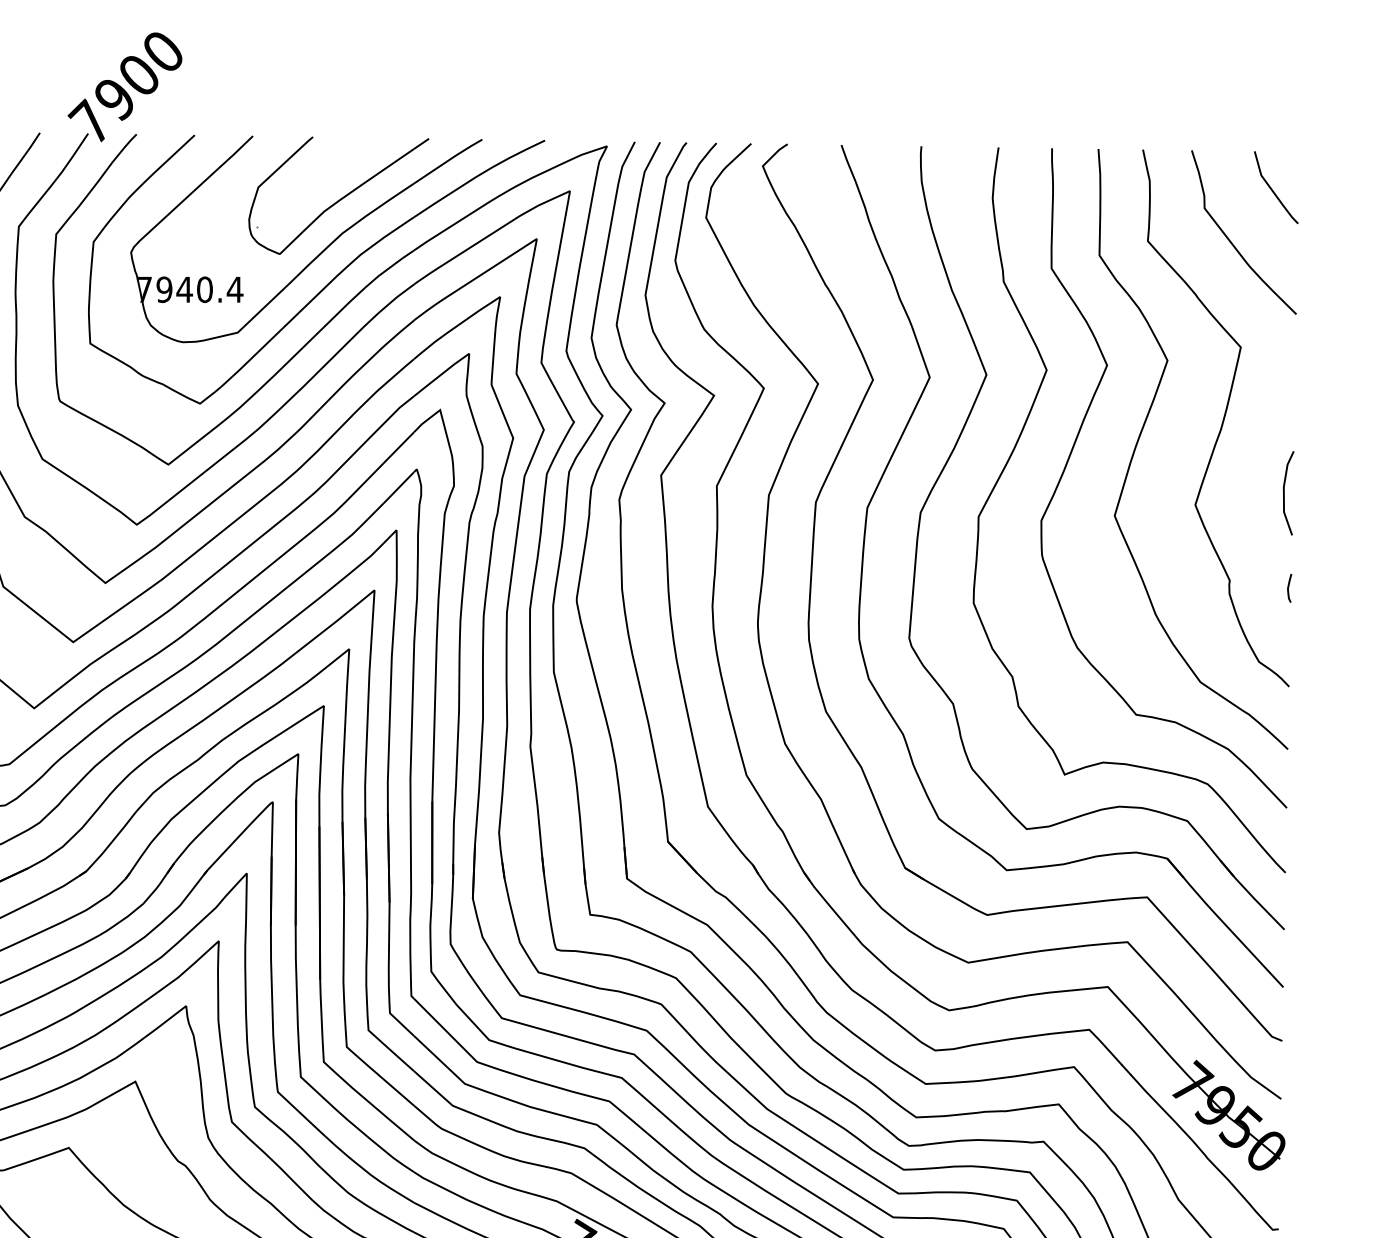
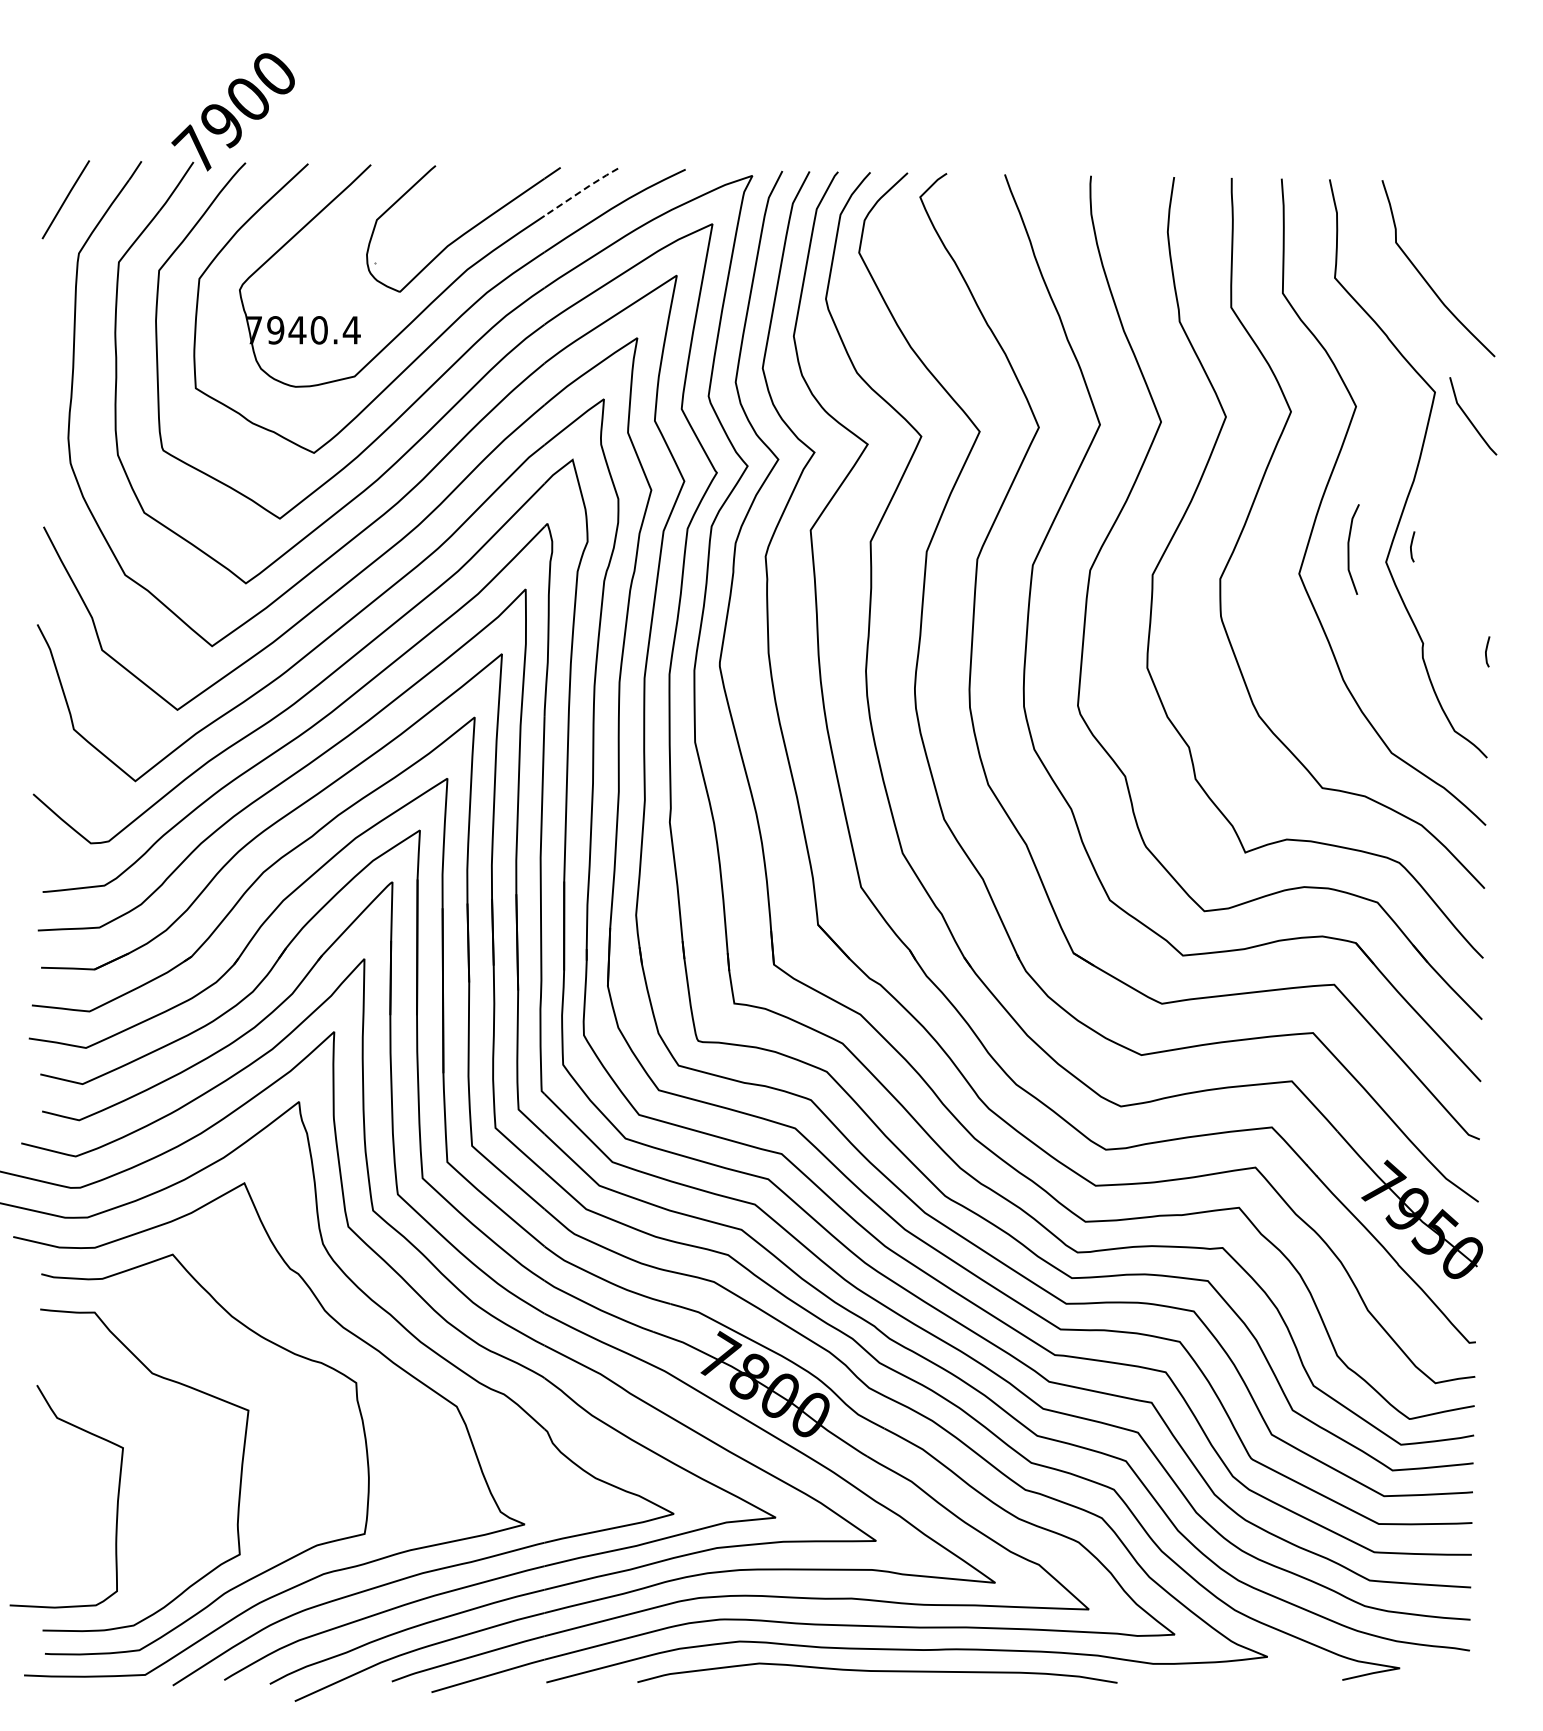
line: (449, 159) -> (582, 190), solid -> dashed
curve: (1273, 190) -> (1470, 419), moved
curve: (1219, 489) -> (1412, 545), added
line: (1284, 493) -> (1349, 549), moved

